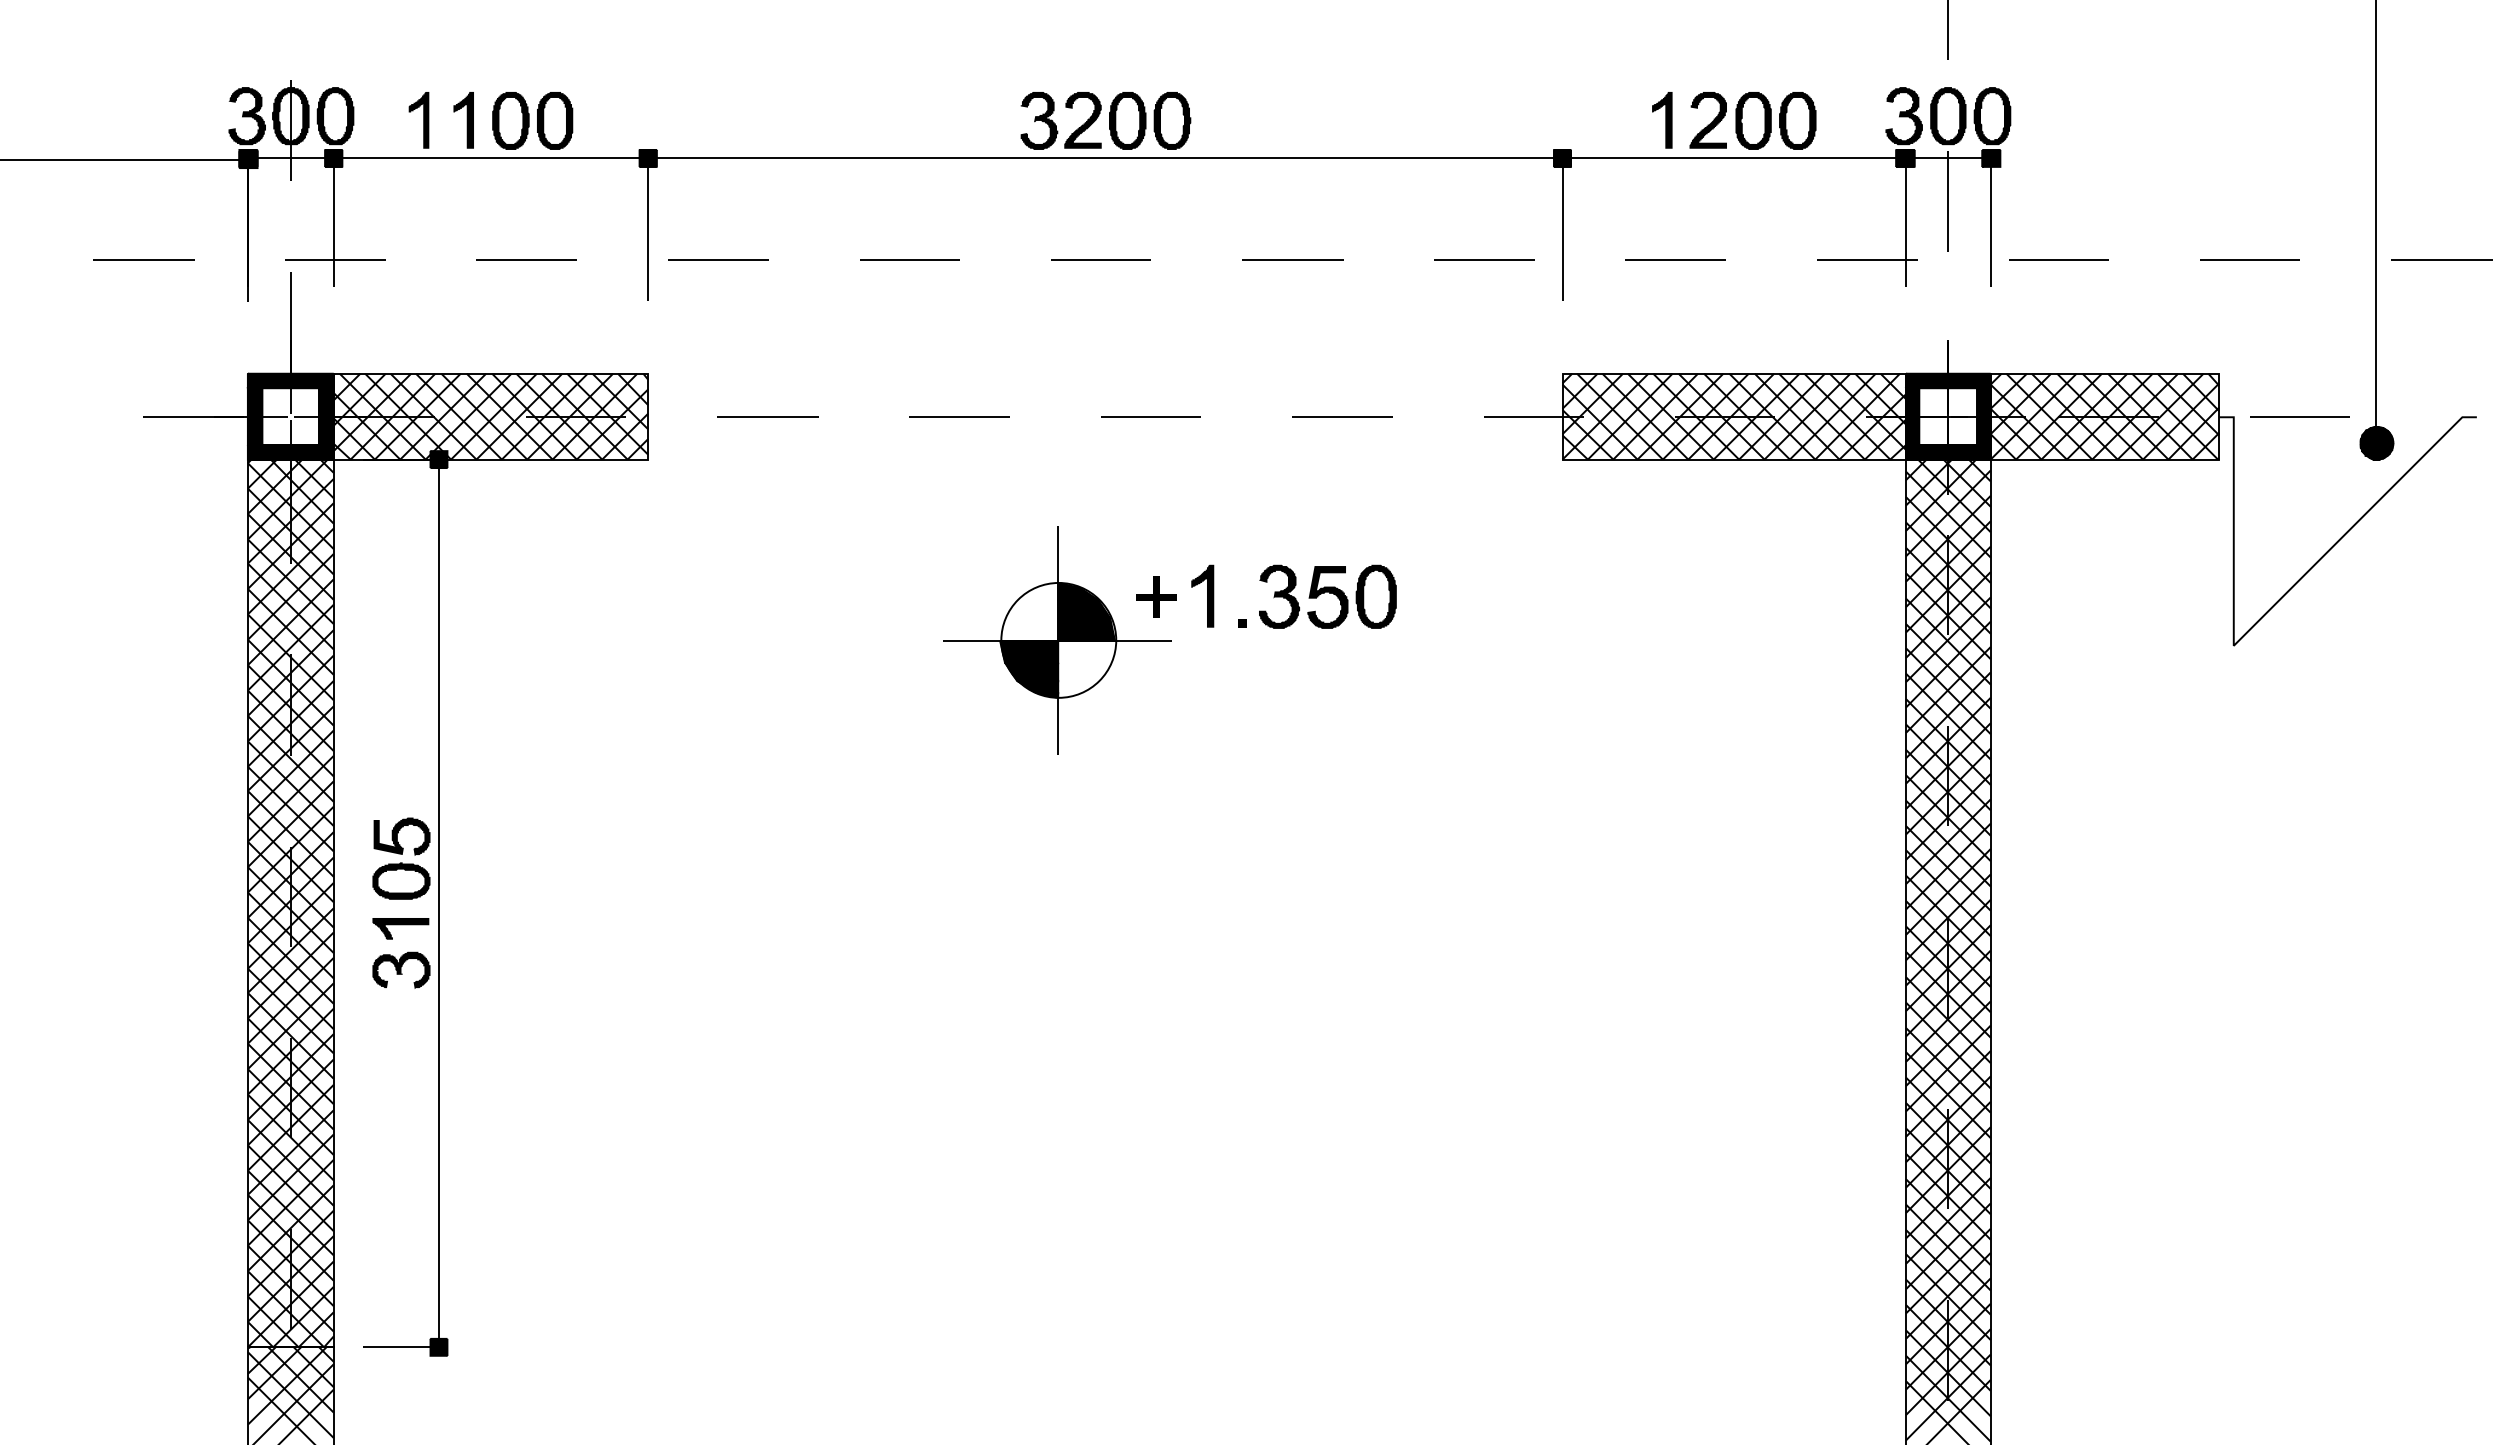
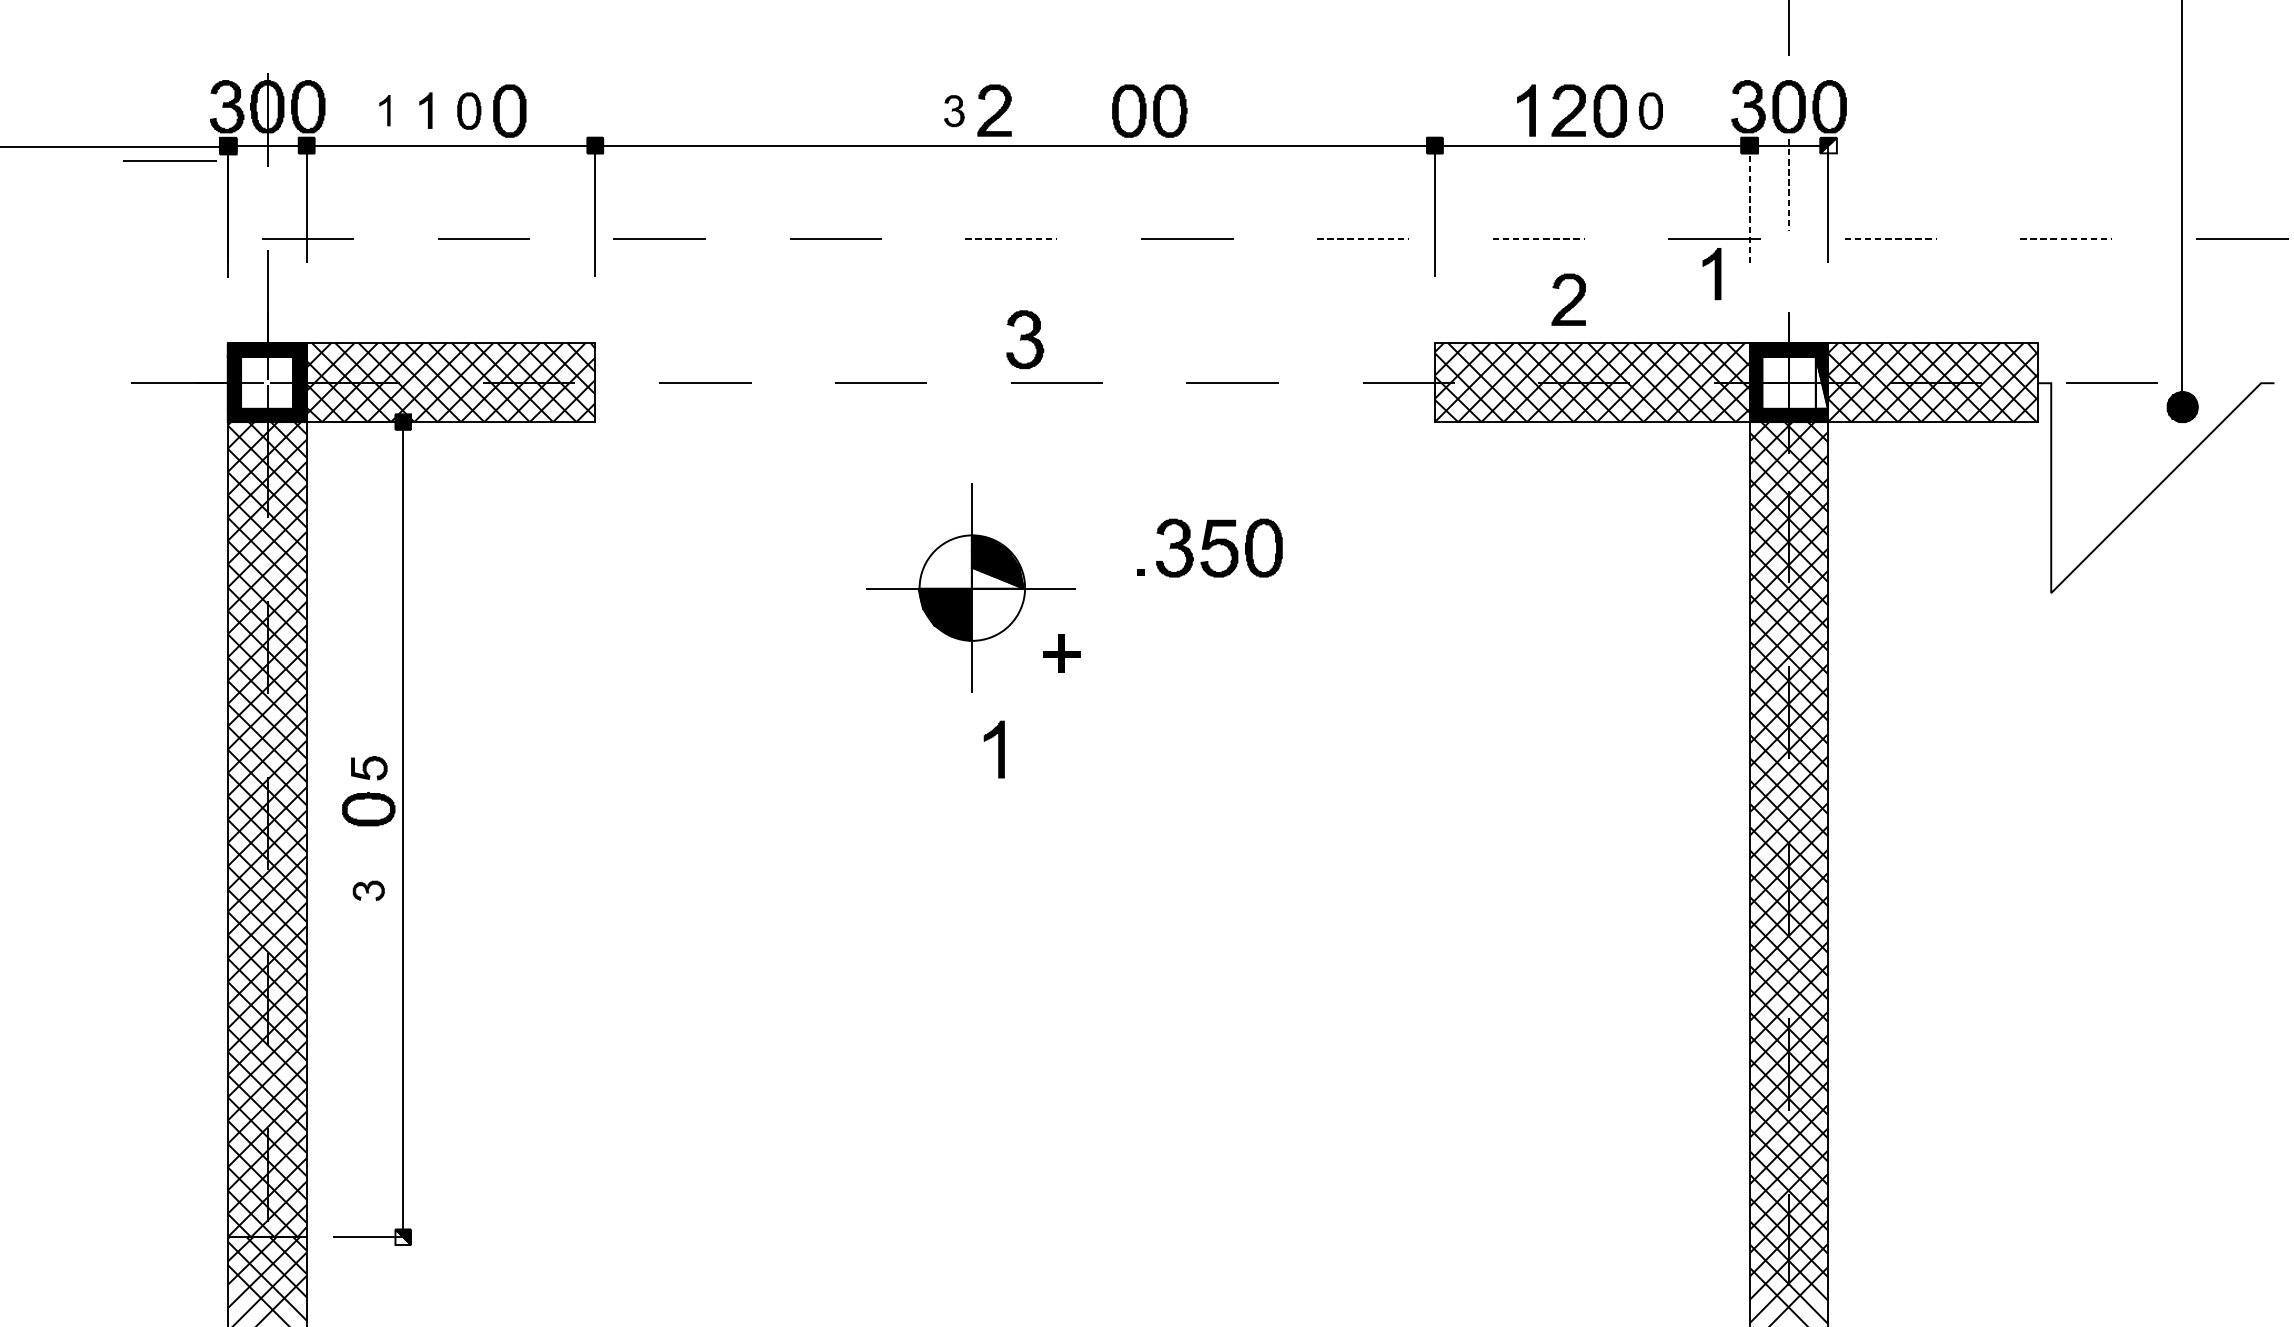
part: (418, 120) -> (384, 110), size x0.6
part: (463, 120) -> (425, 110), size x0.7
part: (510, 120) -> (468, 110), size x0.7
part: (1039, 120) -> (954, 110), size x0.6
part: (1150, 120) -> (1150, 110), moved
part: (1797, 120) -> (1650, 110), size x0.7
fill: (1991, 157) -> (1828, 144), removed
line: (1948, 201) -> (1789, 185), solid -> dashed
line: (1906, 222) -> (1750, 204), solid -> dashed
line: (143, 259) -> (169, 160), moved
line: (1101, 260) -> (1011, 239), solid -> dashed
line: (1485, 260) -> (1364, 239), solid -> dashed
line: (1676, 260) -> (1539, 239), solid -> dashed
line: (2059, 260) -> (1891, 239), solid -> dashed
line: (2250, 260) -> (2066, 239), solid -> dashed
part: (1864, 298) -> (1712, 274), added
part: (1707, 326) -> (1567, 299), added
part: (1116, 369) -> (1025, 339), added
fill: (1983, 416) -> (1821, 382), removed
part: (1202, 595) -> (994, 748), moved
part: (1156, 596) -> (1062, 653), moved
fill: (1086, 629) -> (997, 578), removed
part: (401, 836) -> (368, 768), size x0.7
part: (400, 928) -> (367, 852), removed
part: (401, 969) -> (368, 890), size x0.6
fill: (438, 1346) -> (402, 1236), removed

